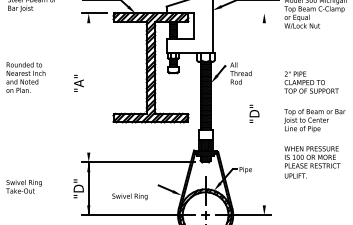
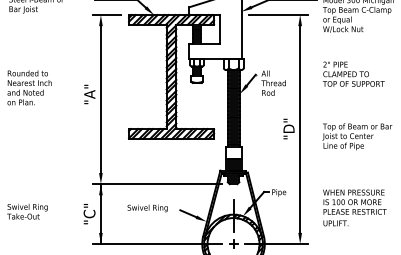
line: (245, 13) -> (278, 15), added
text: (311, 82) -> (353, 74), moved
line: (88, 87) -> (100, 99), added
line: (264, 114) -> (300, 129), added
text: (312, 162) -> (354, 208), moved
text: (78, 188) -> (89, 213), "D" -> "C"
text: (129, 196) -> (147, 208), moved

